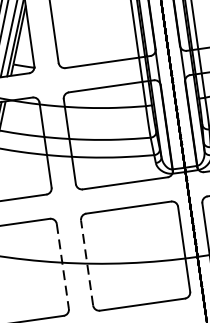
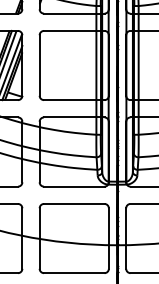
line: (86, 262) -> (39, 238), dashed -> solid
line: (63, 267) -> (22, 239), dashed -> solid

